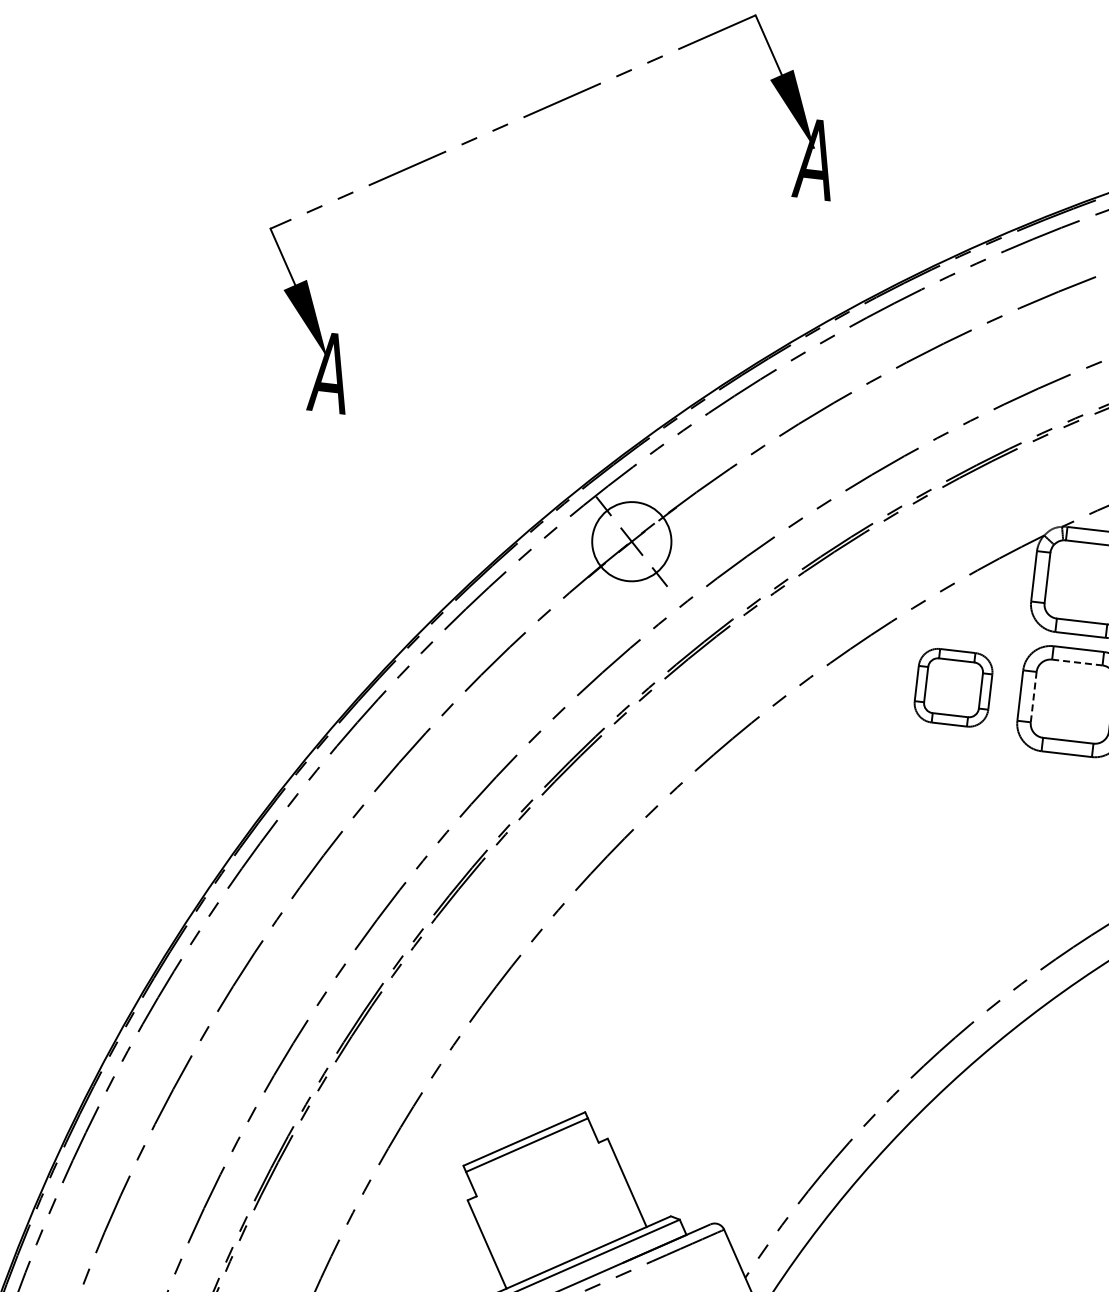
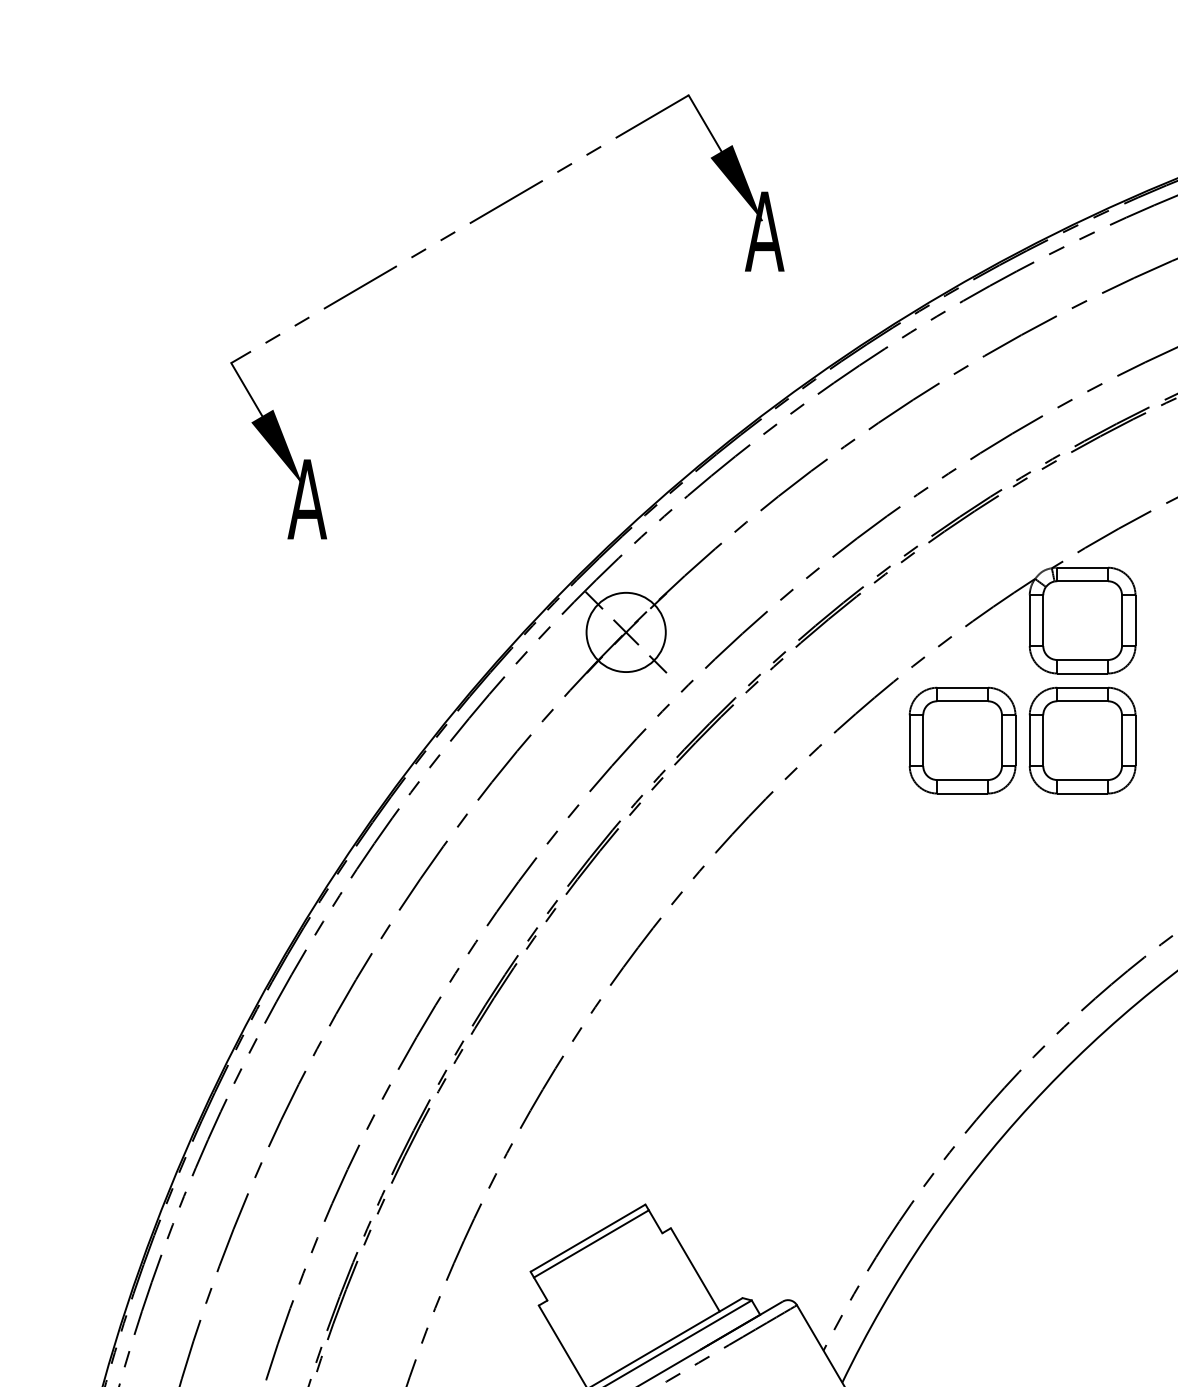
line: (1078, 662) -> (1083, 701), dashed -> solid
part: (953, 687) -> (962, 740), size x1.43
line: (1033, 696) -> (1043, 740), dashed -> solid

